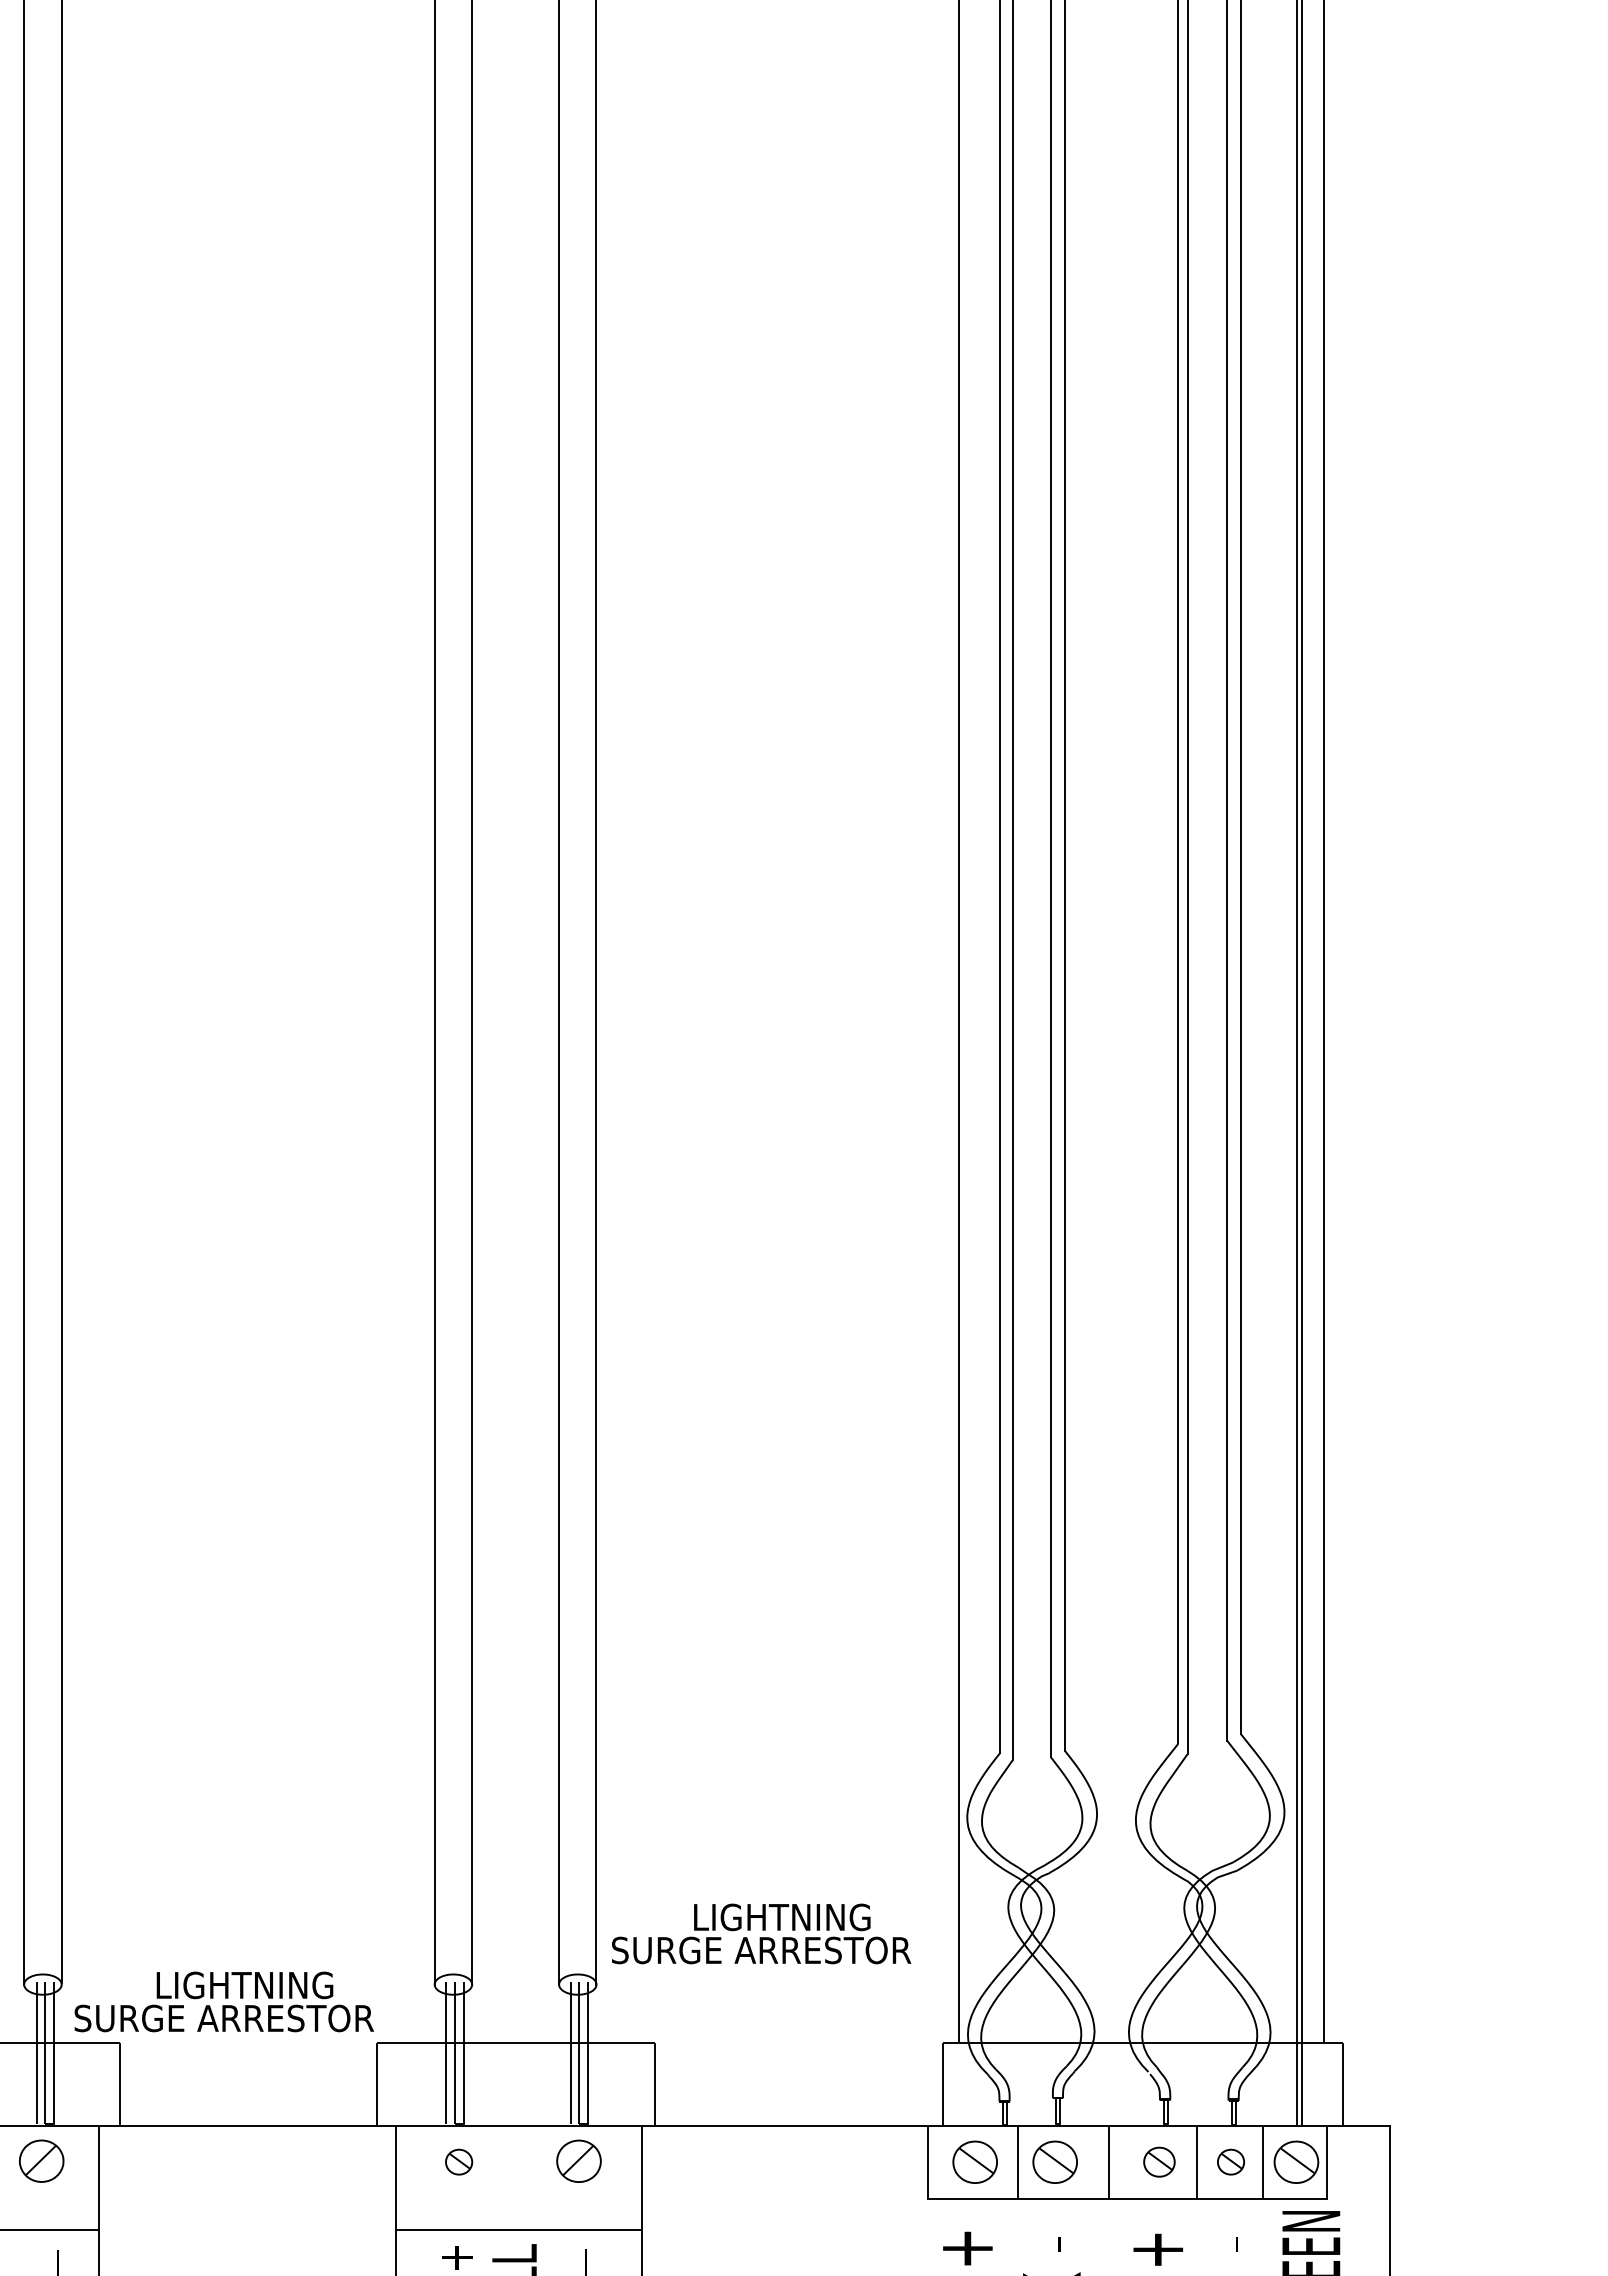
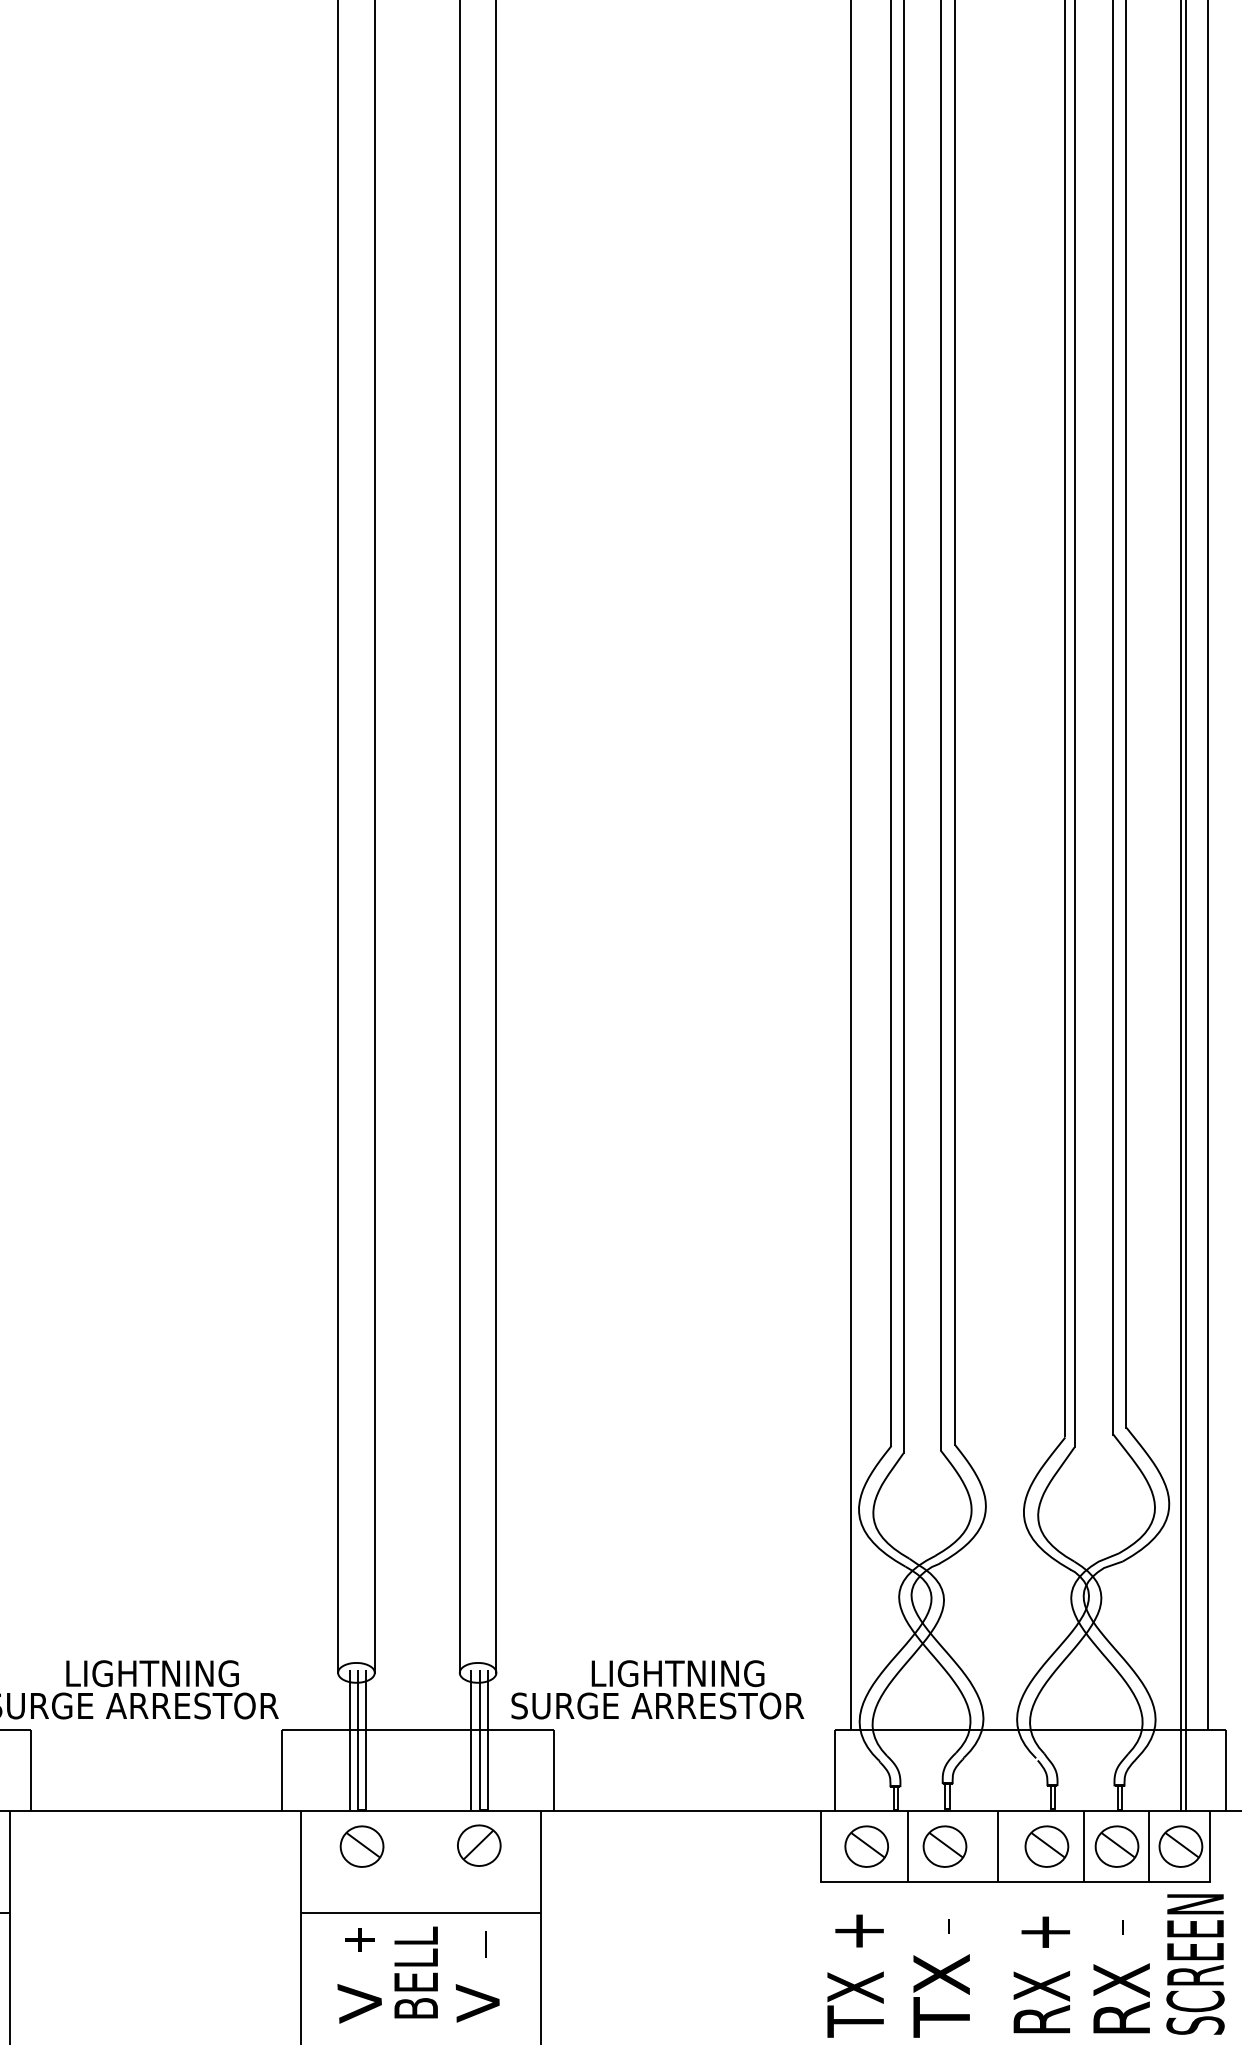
text: (761, 1933) -> (657, 1689), moved
part: (458, 2161) -> (361, 1845), size x1.67
part: (1159, 2161) -> (1046, 1845), size x1.43
part: (1230, 2161) -> (1116, 1845), size x1.67

